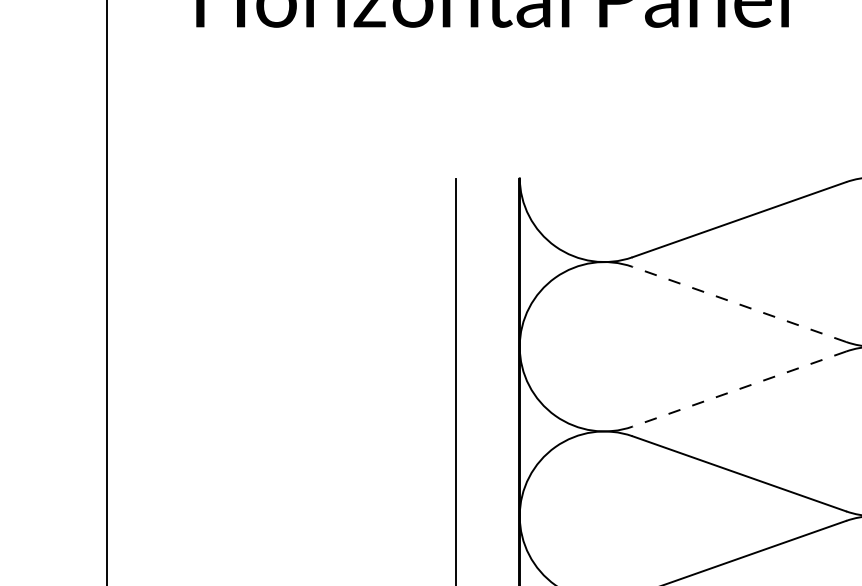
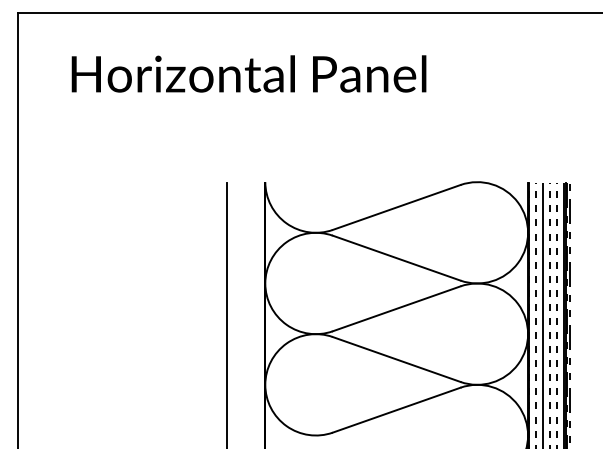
line: (738, 304) -> (396, 258), dashed -> solid
line: (738, 388) -> (396, 308), dashed -> solid

